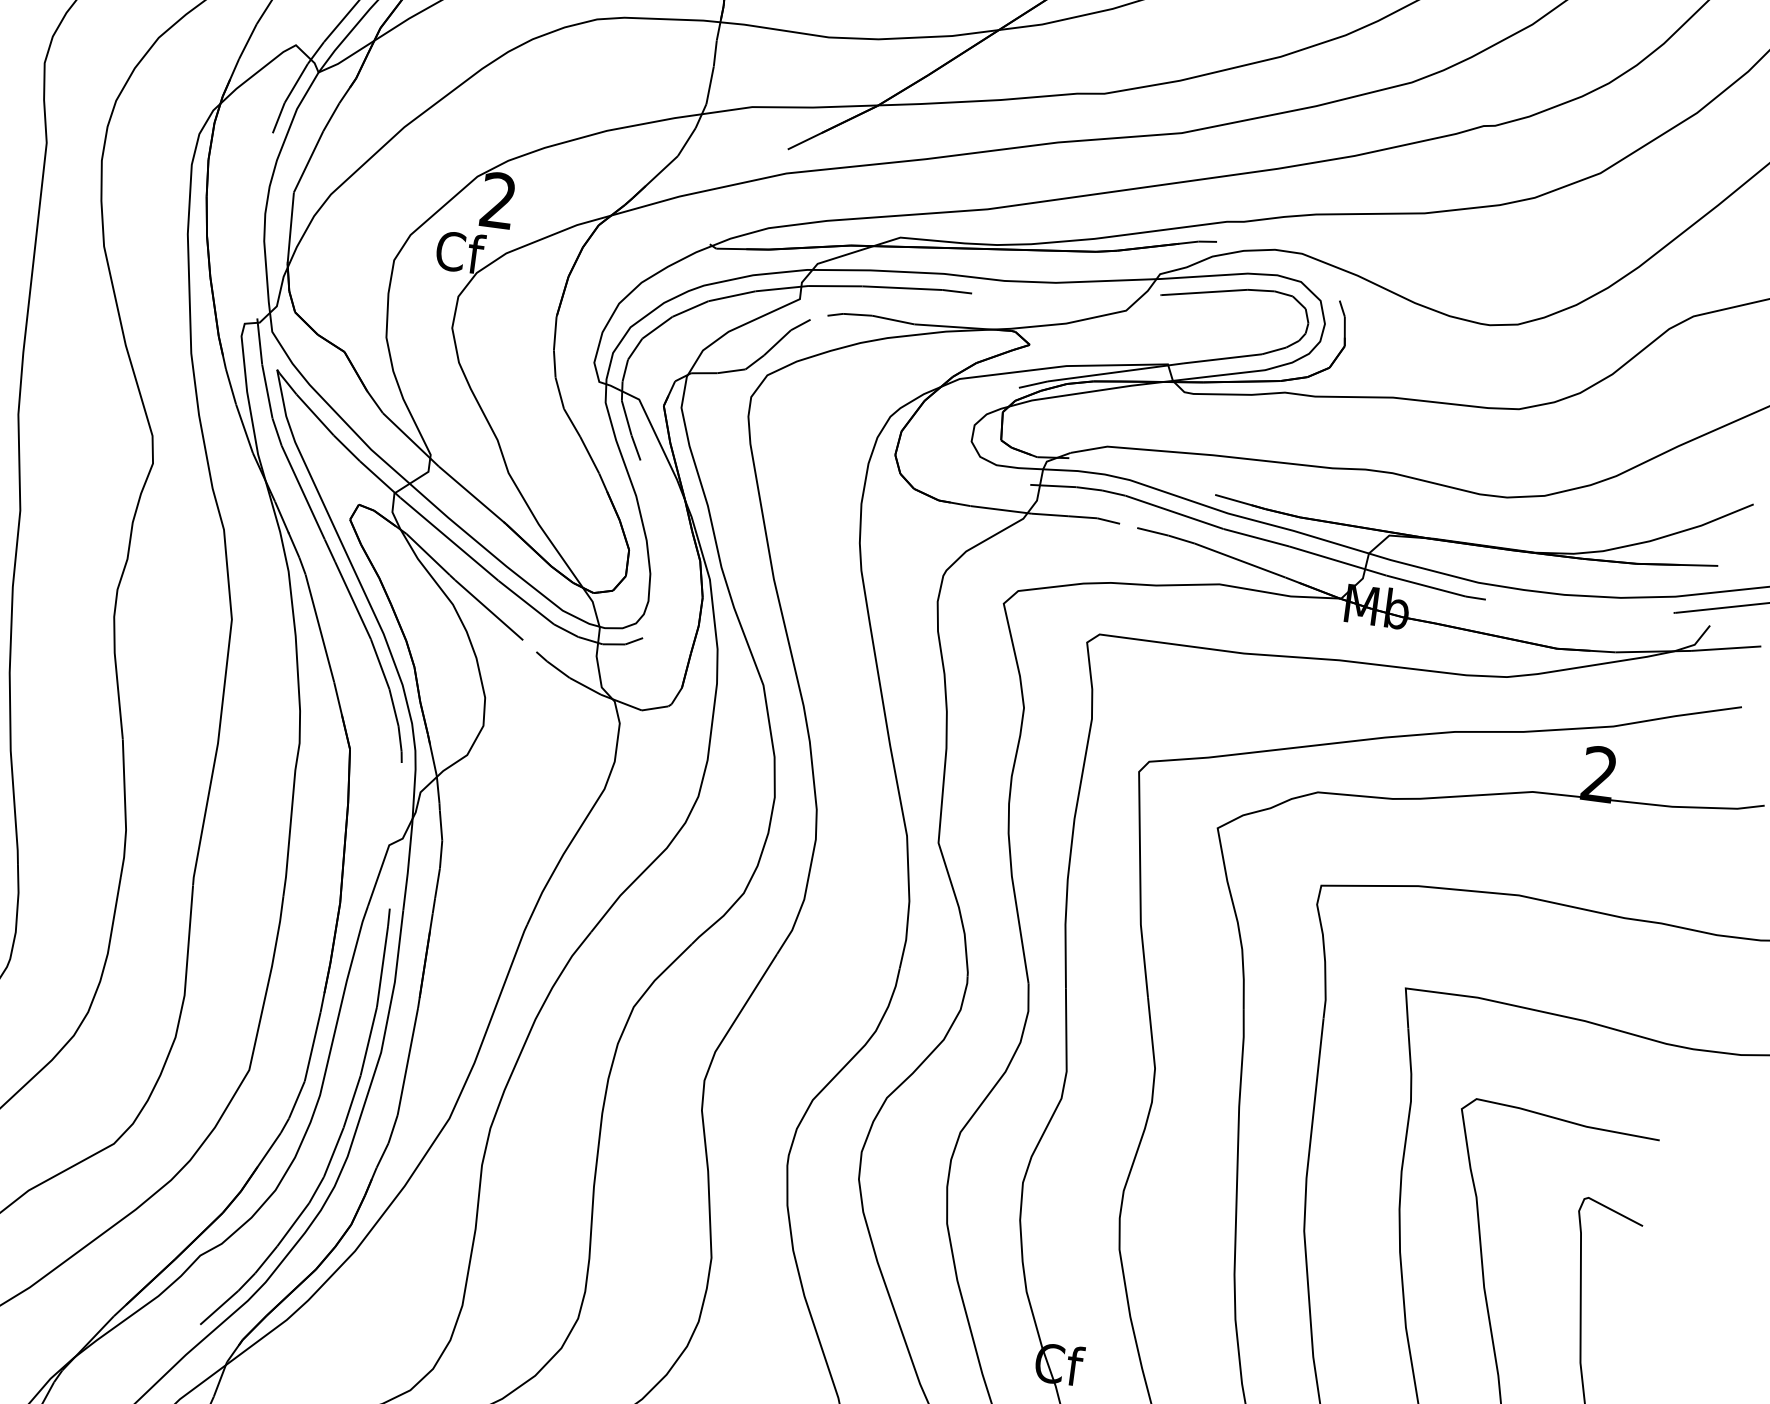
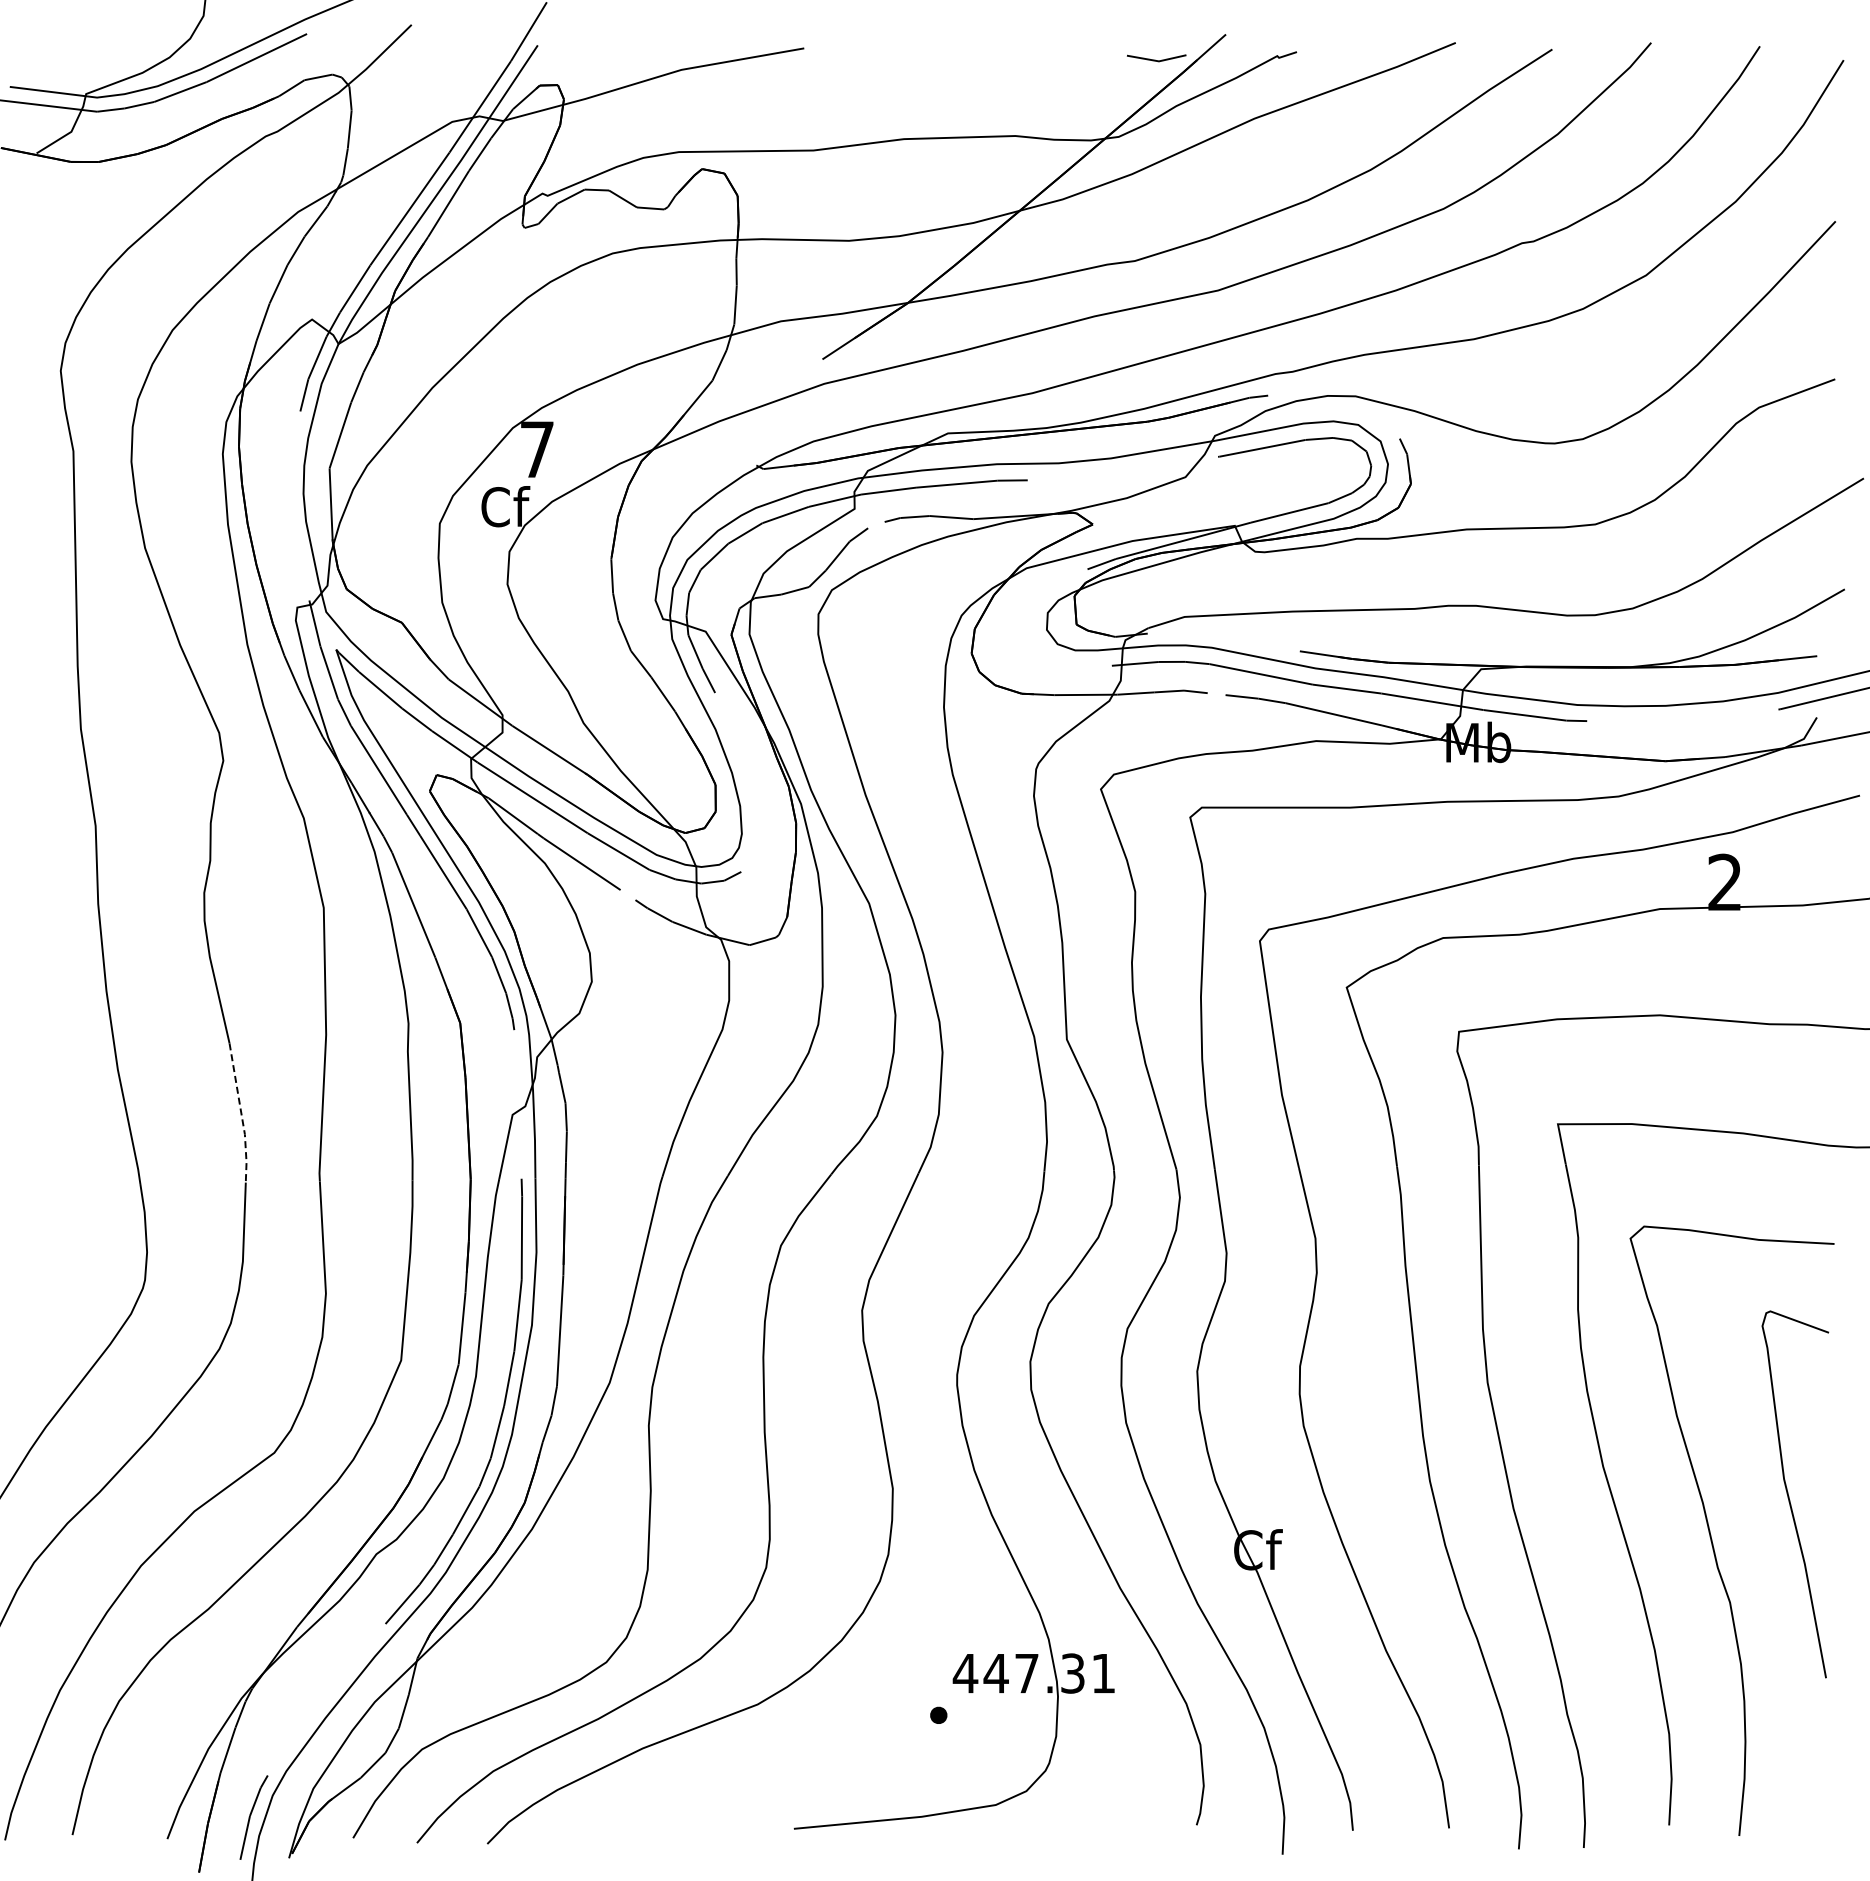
text: (497, 199) -> (536, 448), 2 -> 7
line: (125, 809) -> (241, 1113), solid -> dashed

